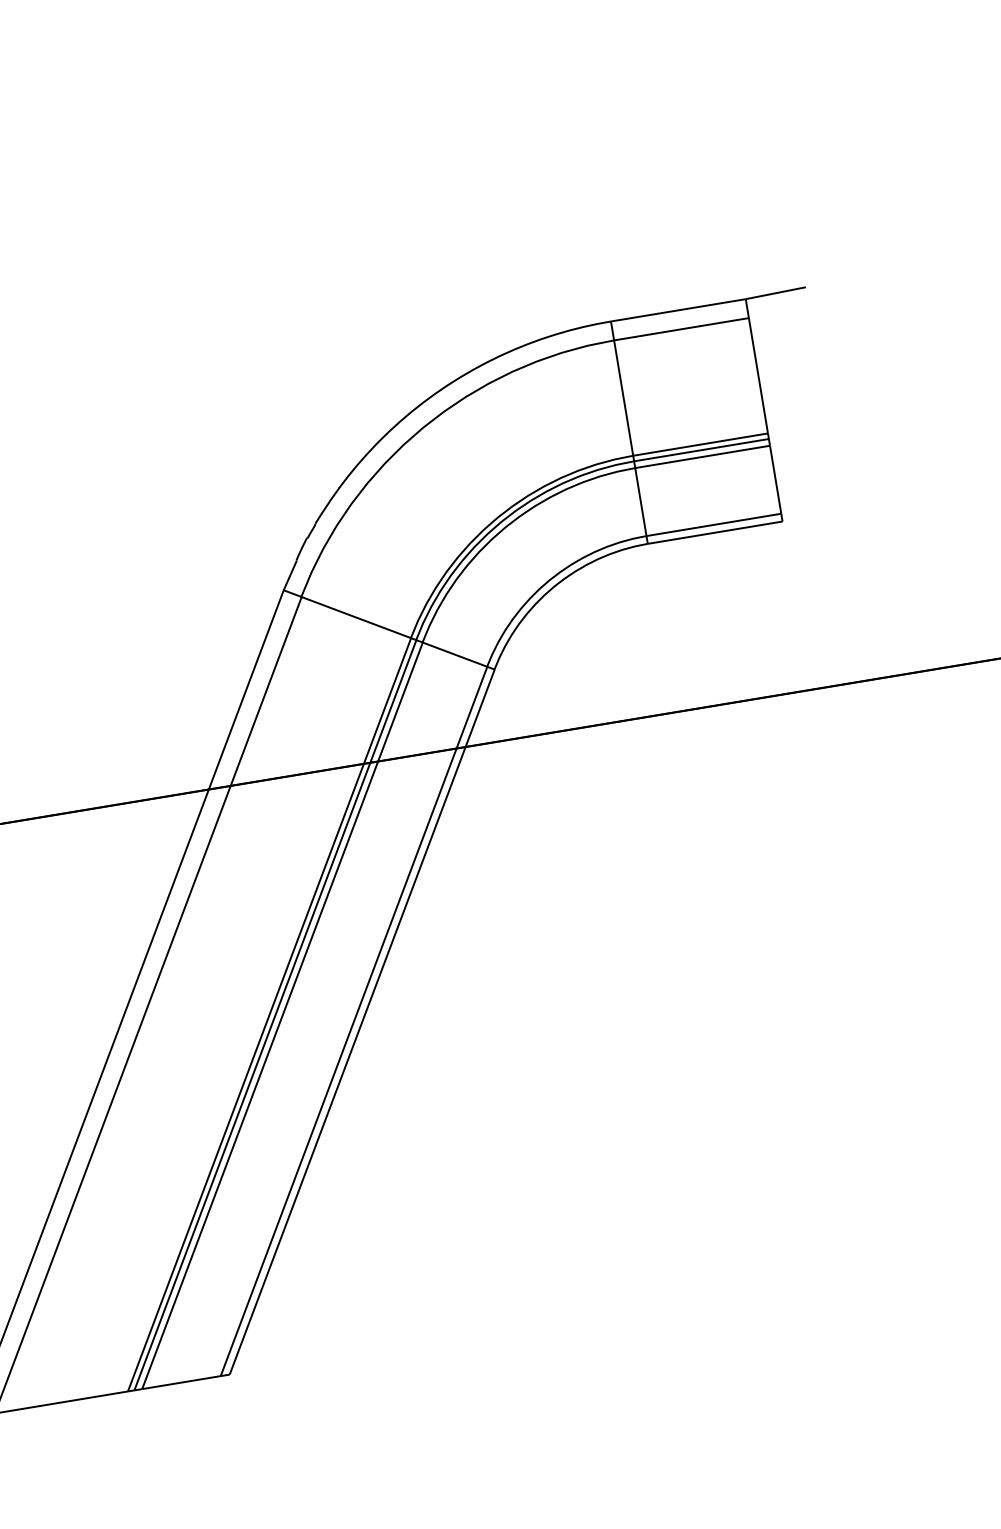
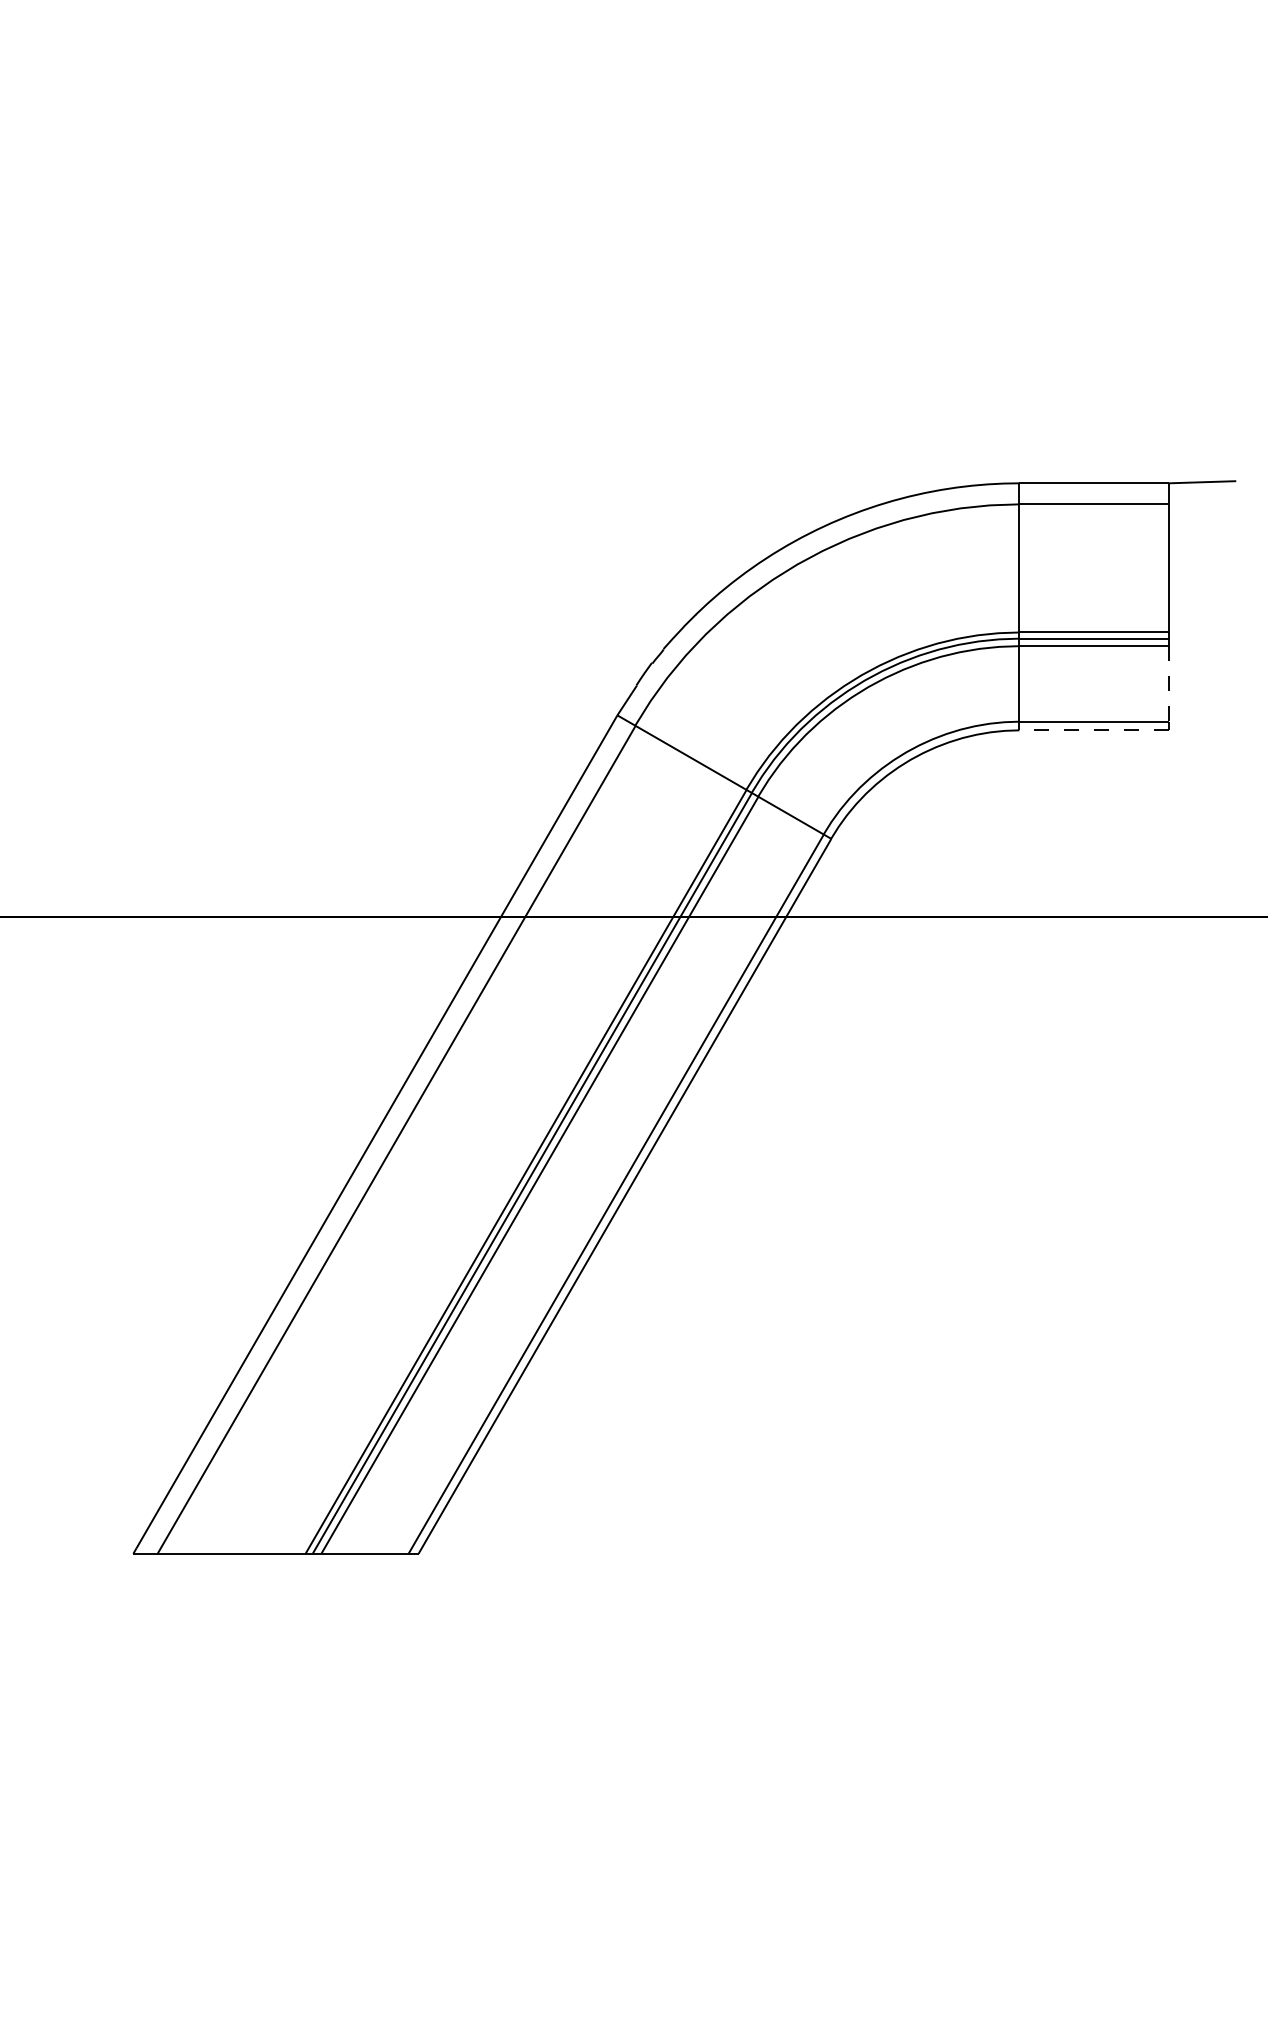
line: (775, 479) -> (1169, 683), solid -> dashed
line: (715, 532) -> (1094, 730), solid -> dashed

